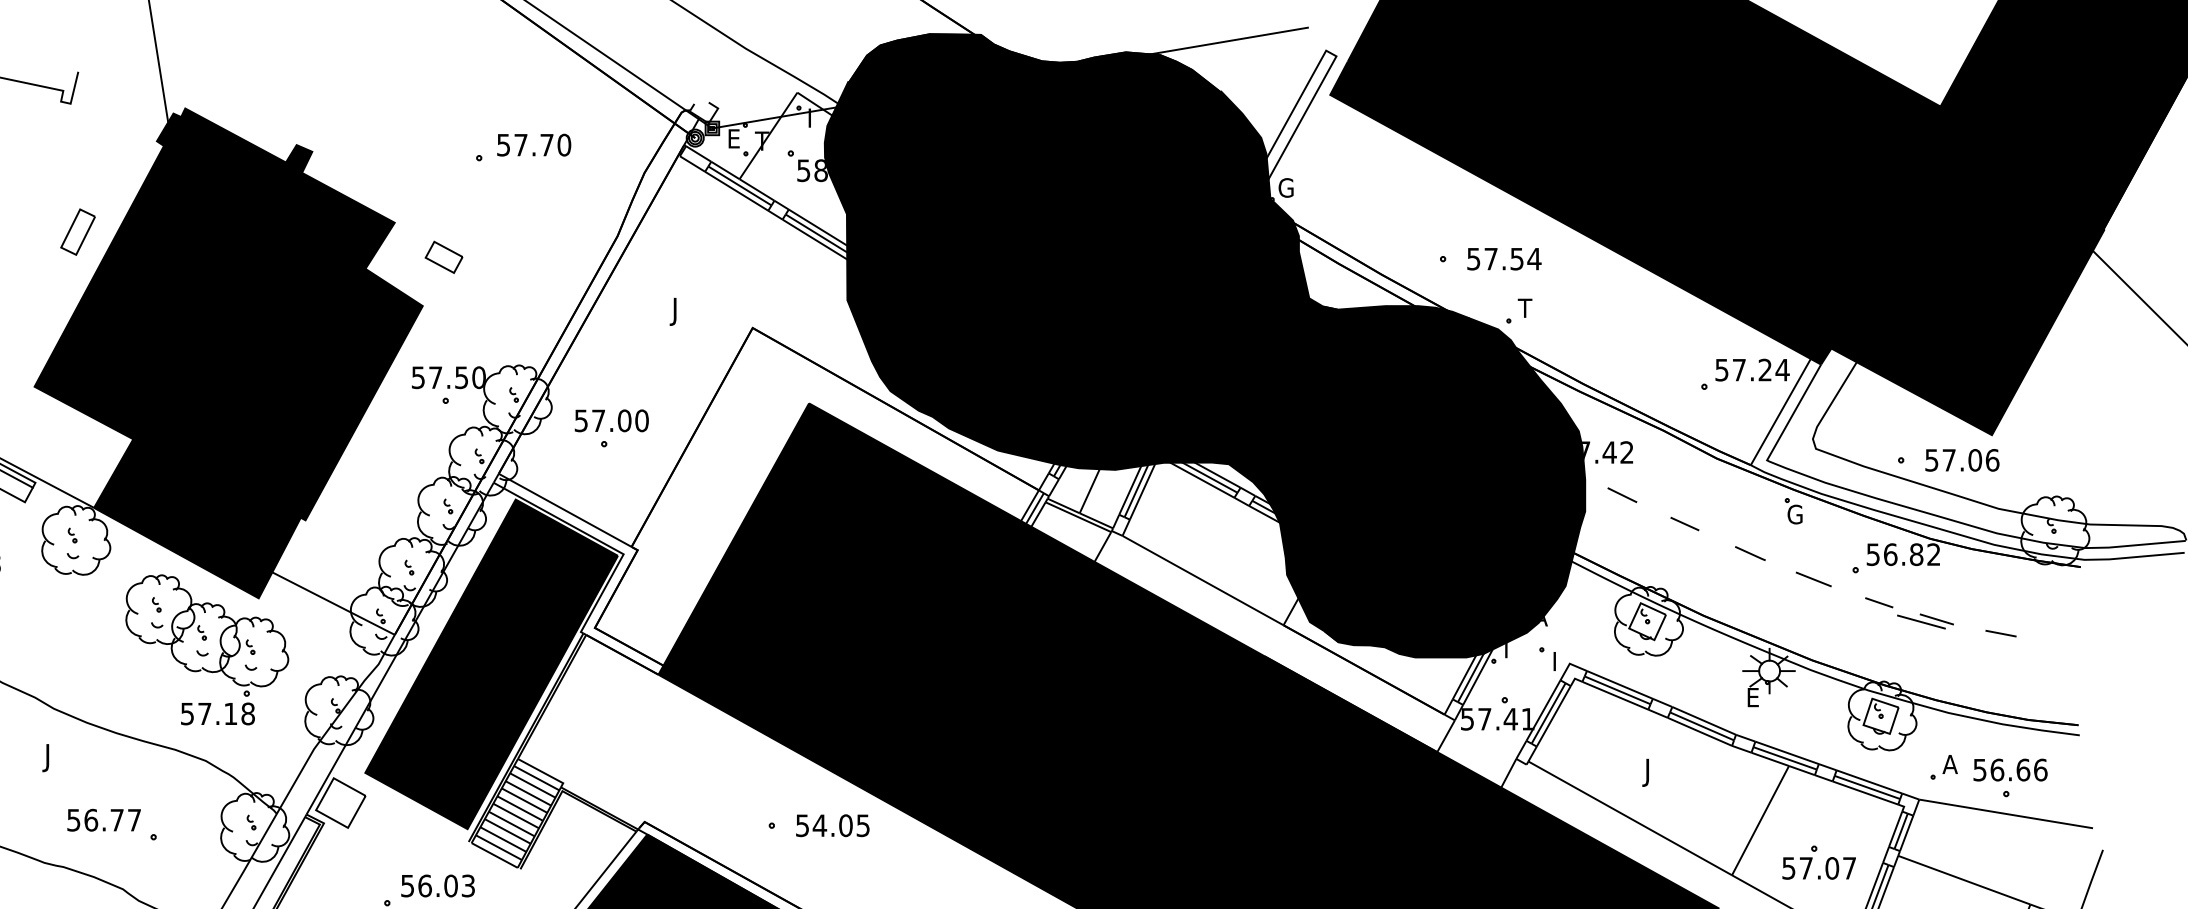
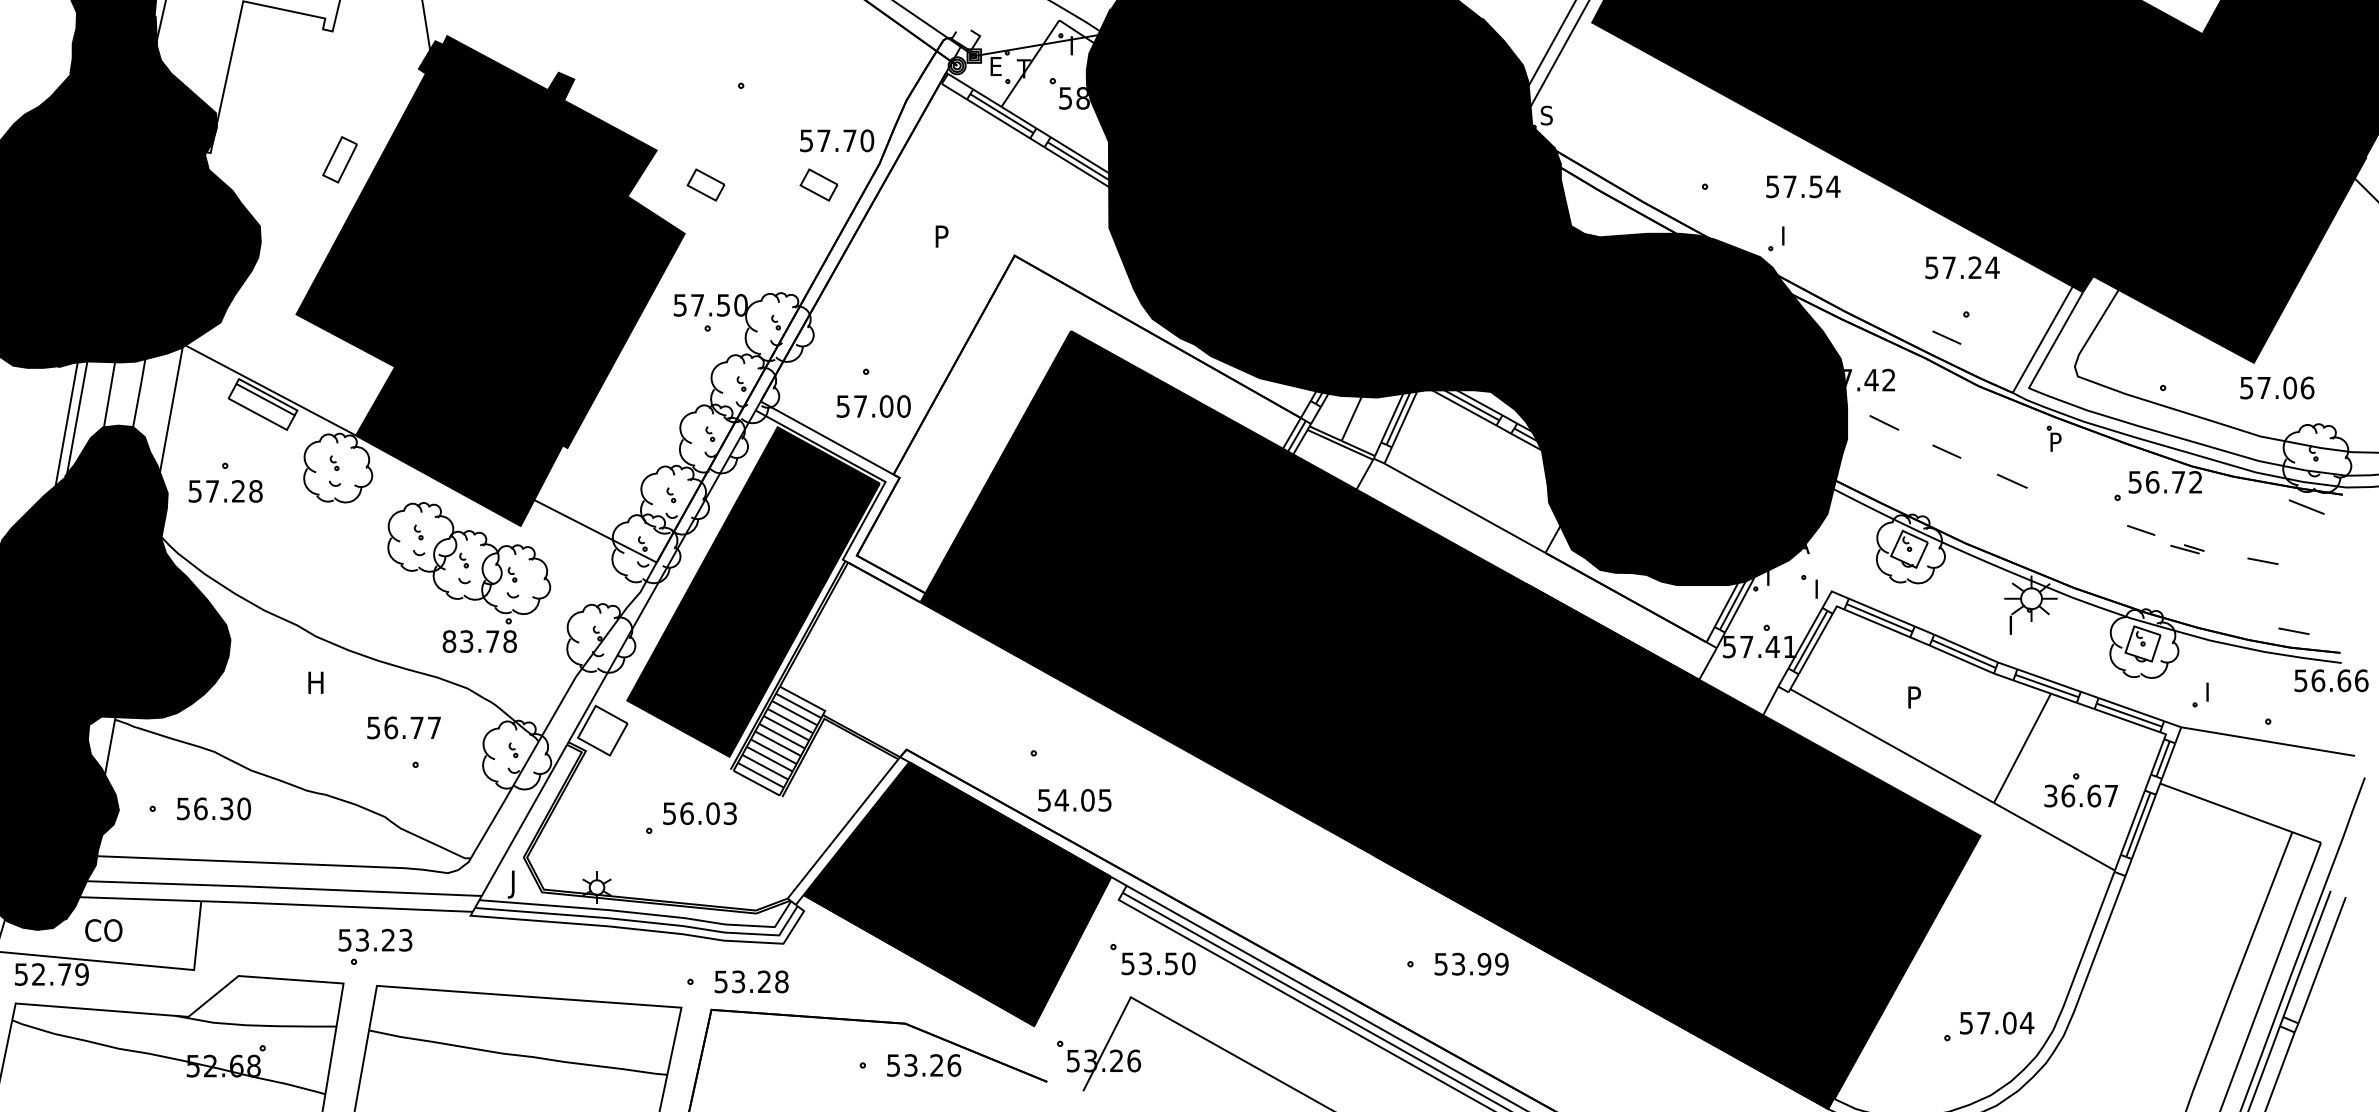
text: (534, 144) -> (837, 140), moved
text: (1285, 187) -> (1547, 115), G -> S
part: (556, 256) -> (818, 184), added
text: (1504, 258) -> (1803, 186), moved
text: (1524, 307) -> (1786, 235), T -> I
text: (677, 311) -> (939, 239), J -> P
text: (1752, 369) -> (1962, 267), moved
line: (1684, 409) -> (1946, 337), added
text: (611, 420) -> (873, 406), moved
text: (1962, 459) -> (2277, 387), moved
text: (1794, 514) -> (2056, 442), G -> P
text: (1916, 554) -> (2178, 482), 56.82 -> 56.72
line: (1813, 578) -> (2306, 506), moved
part: (1925, 621) -> (2187, 549), size x0.6
text: (1754, 696) -> (2016, 624), E -> I
line: (2031, 702) -> (2293, 630), added
text: (208, 713) -> (470, 641), 57.18 -> 83.78
text: (51, 757) -> (313, 685), J -> H
text: (1949, 763) -> (2211, 691), A -> I
text: (2010, 769) -> (2331, 680), moved
text: (1650, 772) -> (1912, 700), J -> P
text: (103, 819) -> (403, 727), moved
text: (832, 825) -> (1074, 800), moved
text: (1811, 867) -> (2073, 795), 57.07 -> 36.67

